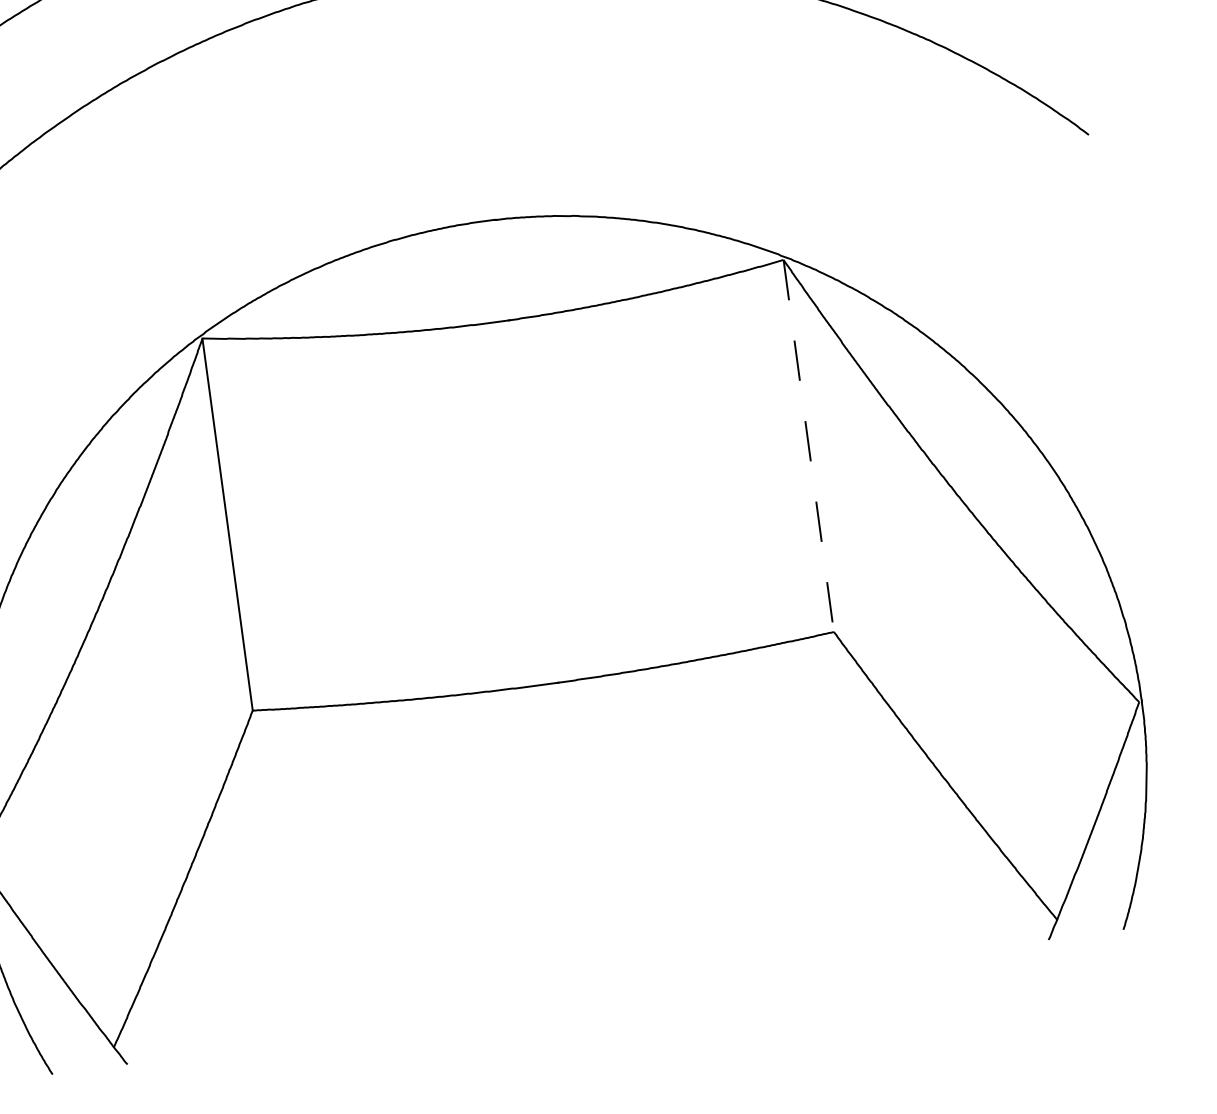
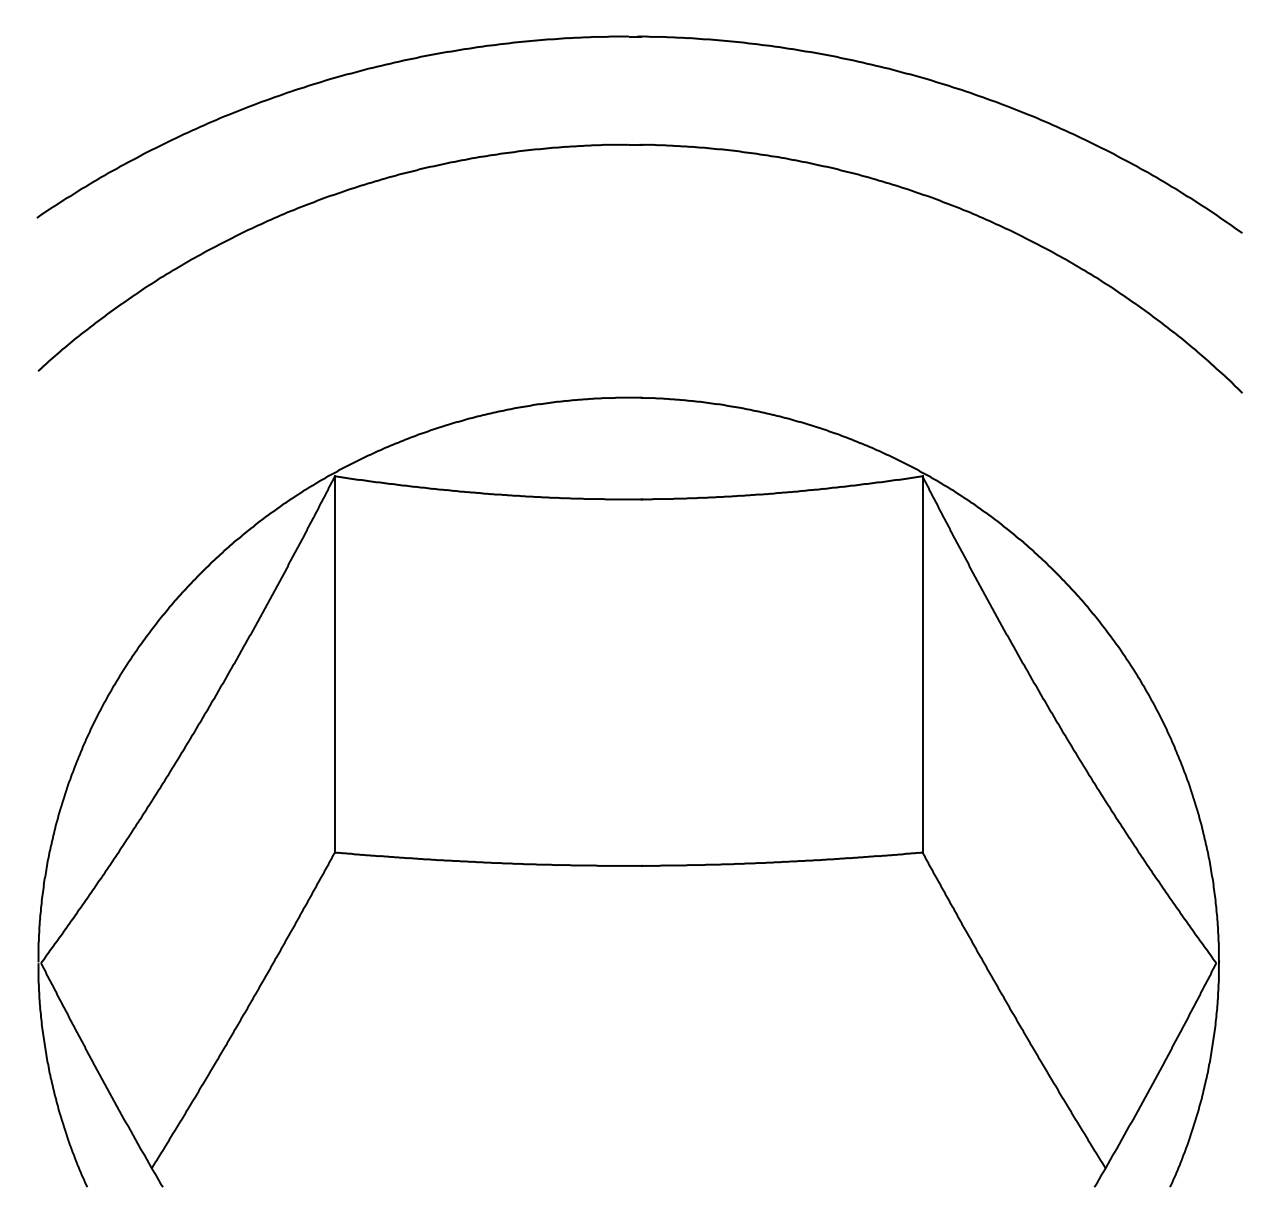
line: (808, 446) -> (922, 664), dashed -> solid

